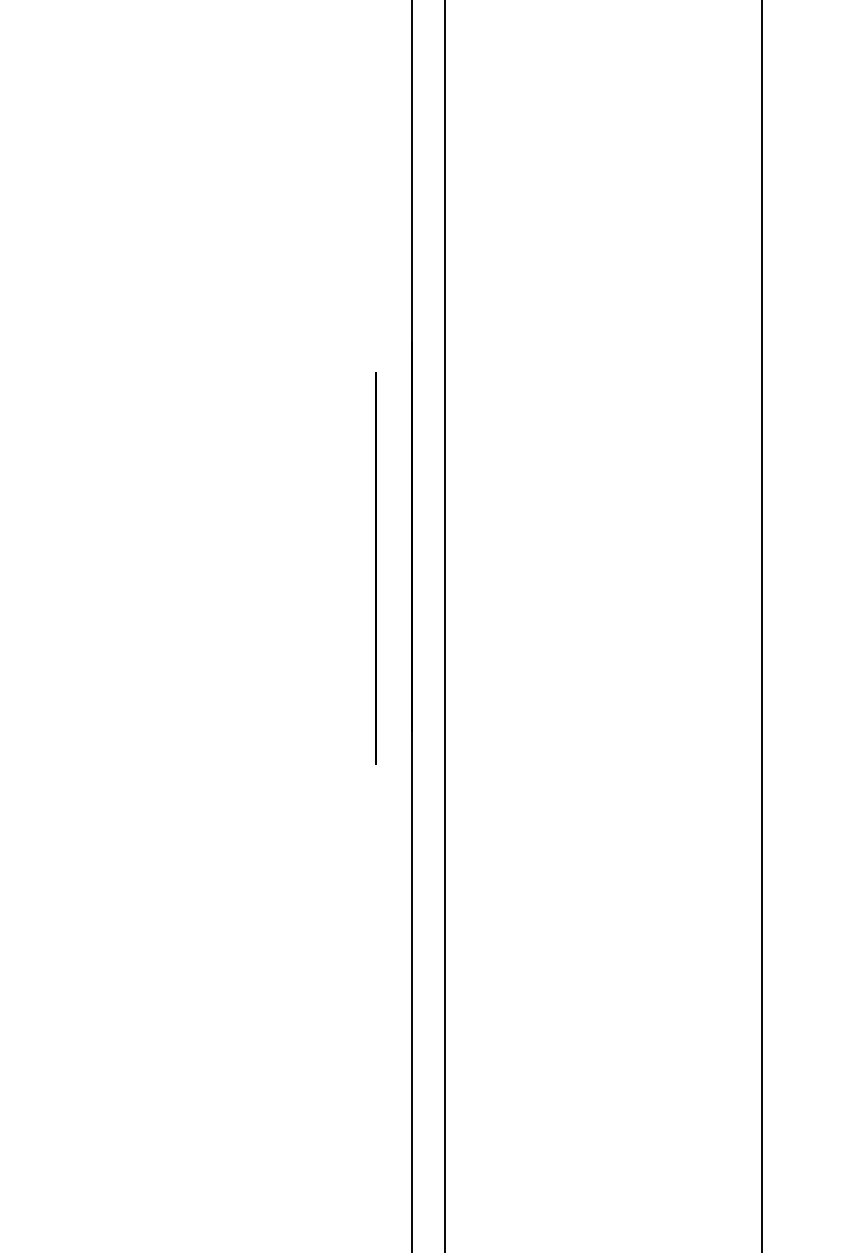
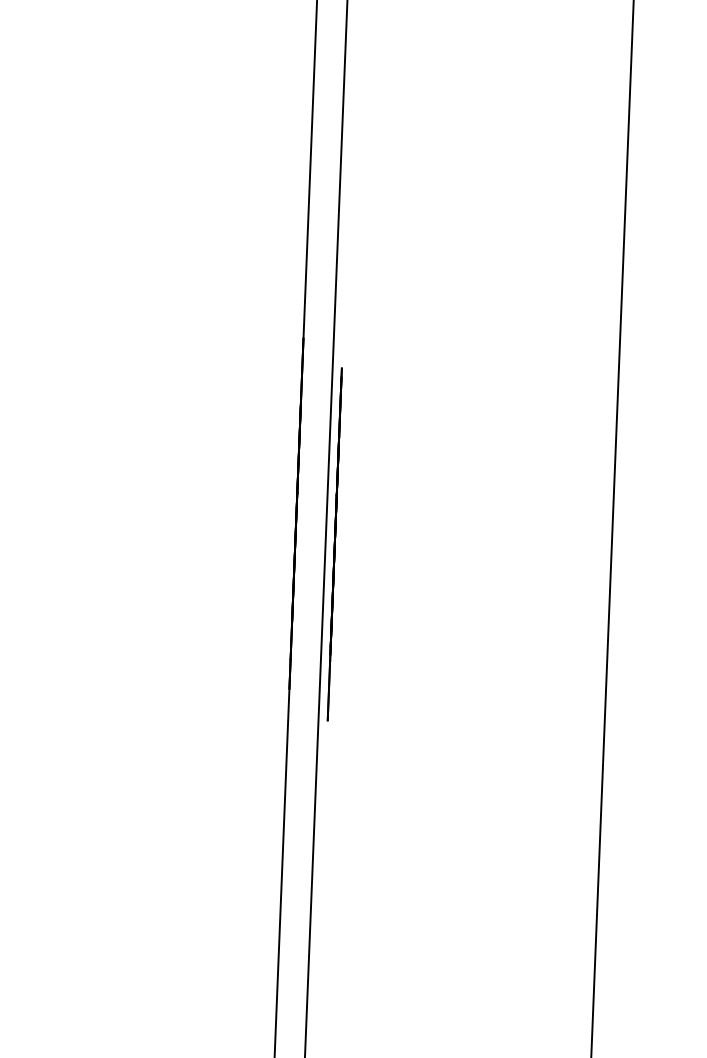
line: (375, 568) -> (333, 544), moved

